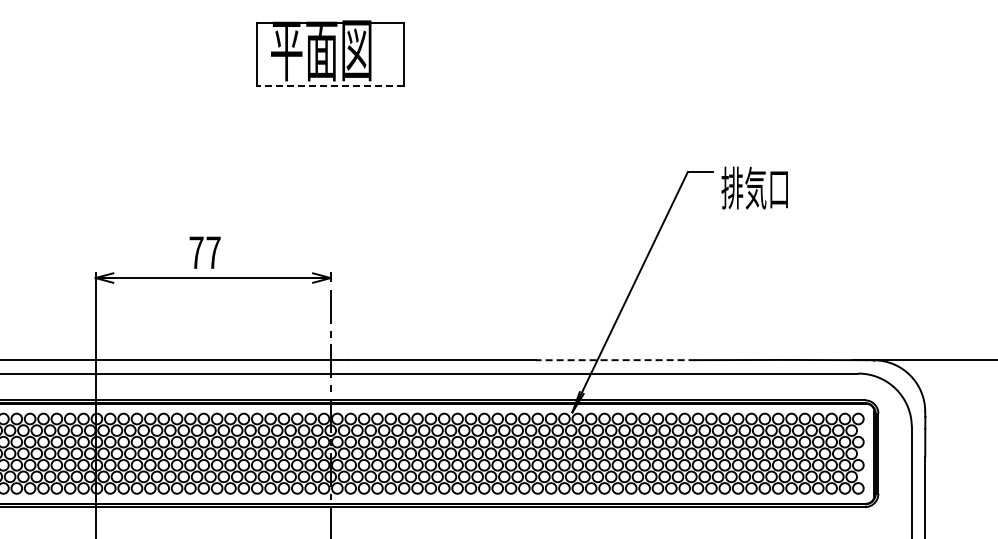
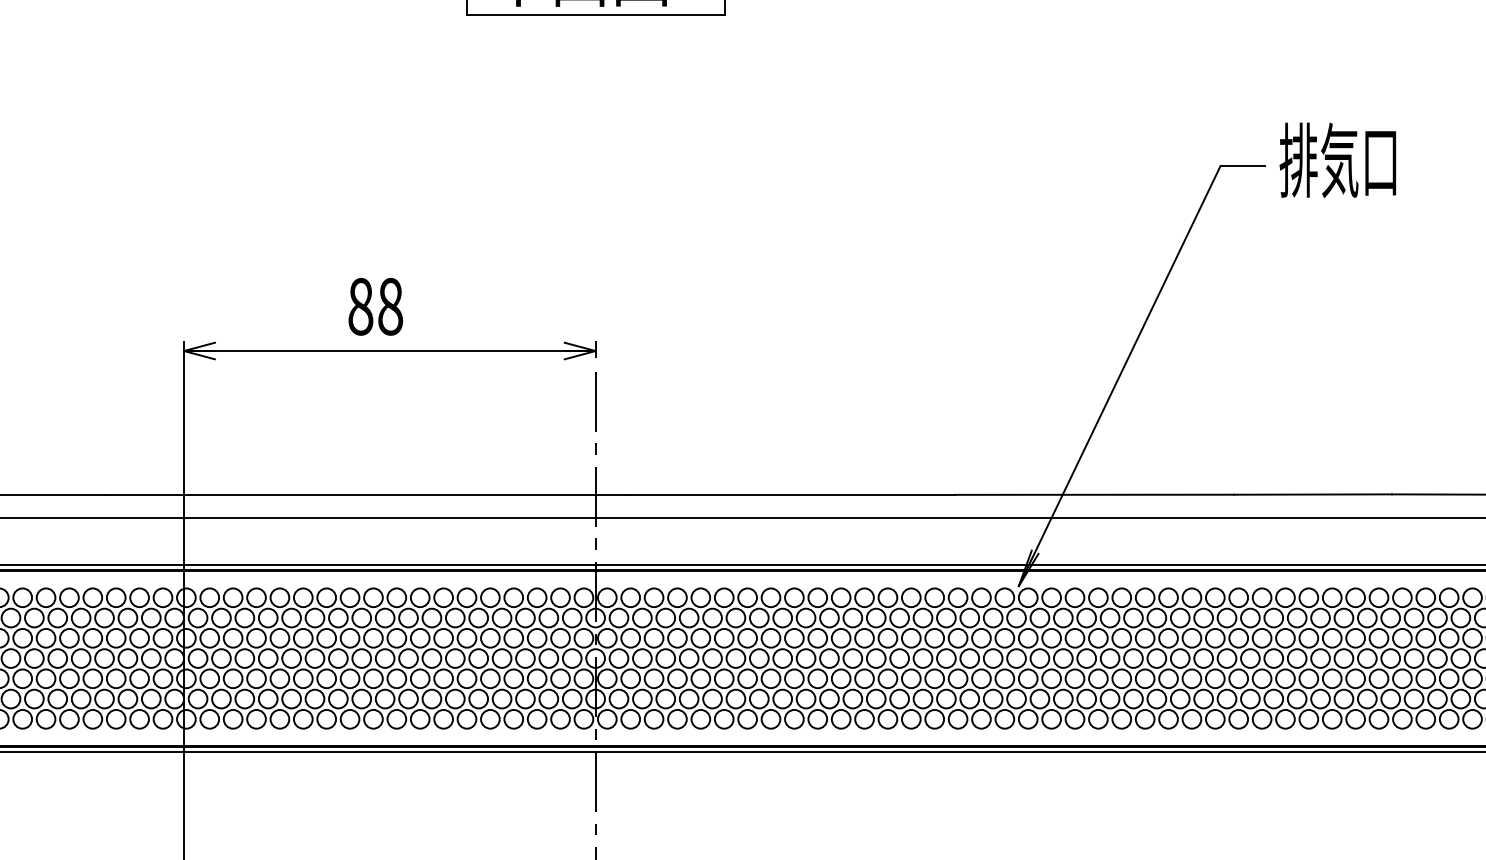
line: (330, 86) -> (595, 15), dashed -> solid
text: (754, 187) -> (1337, 159), moved
text: (204, 252) -> (374, 306), 77 -> 88
line: (615, 360) -> (1094, 495), dashed -> solid

